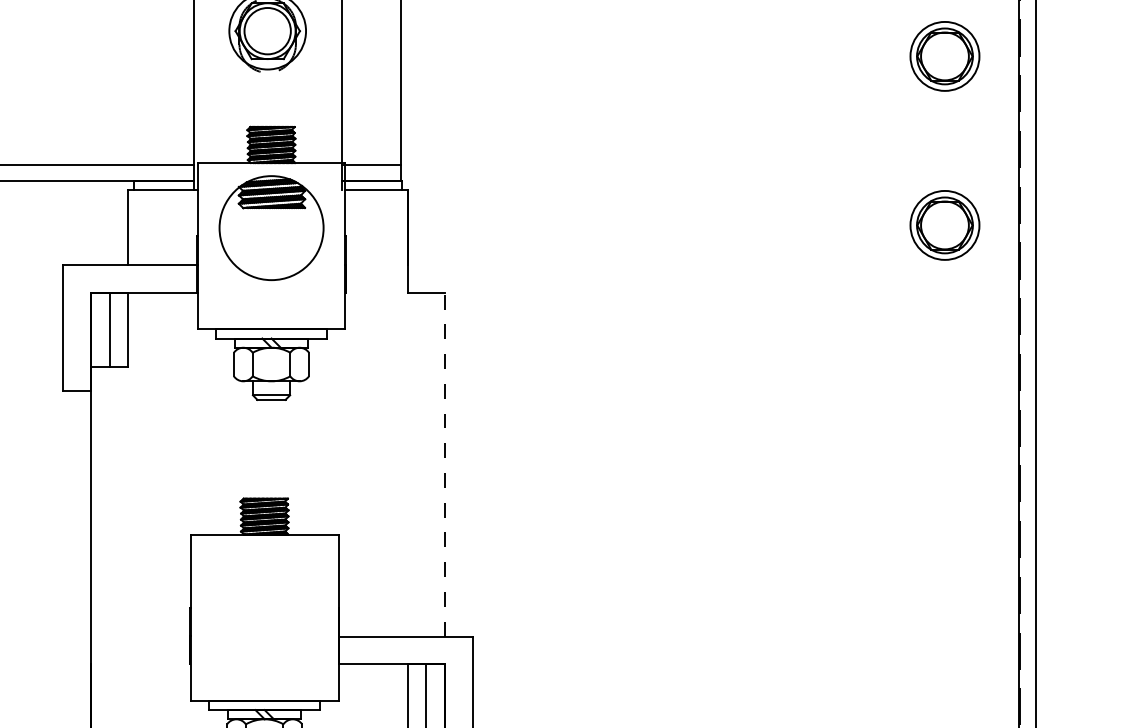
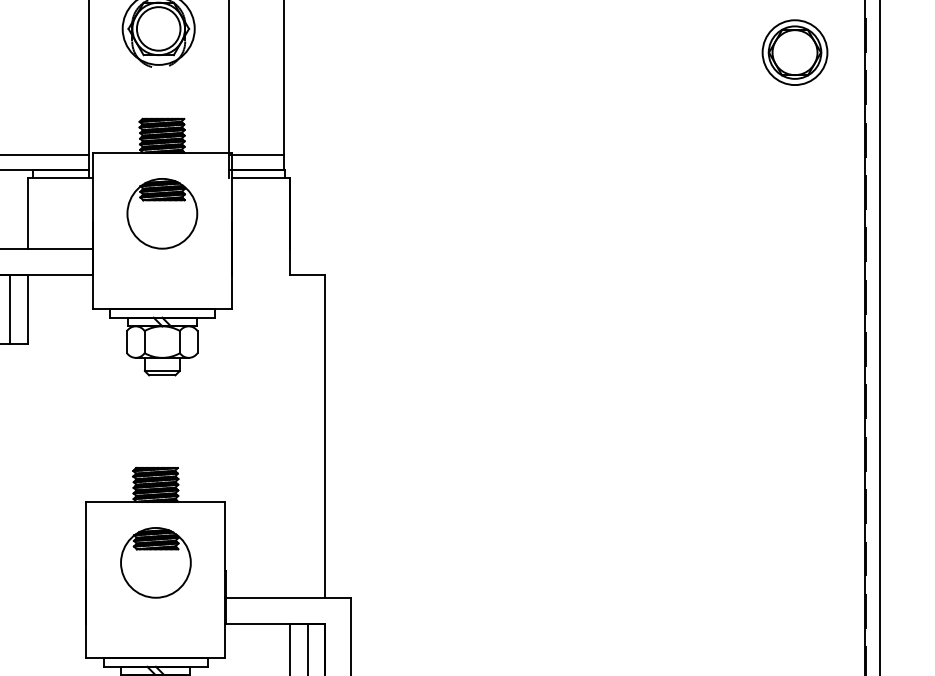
part: (944, 225) -> (794, 211), removed
part: (271, 227) -> (162, 213), size x0.71
line: (445, 464) -> (325, 436), dashed -> solid
part: (264, 599) -> (155, 562), added

